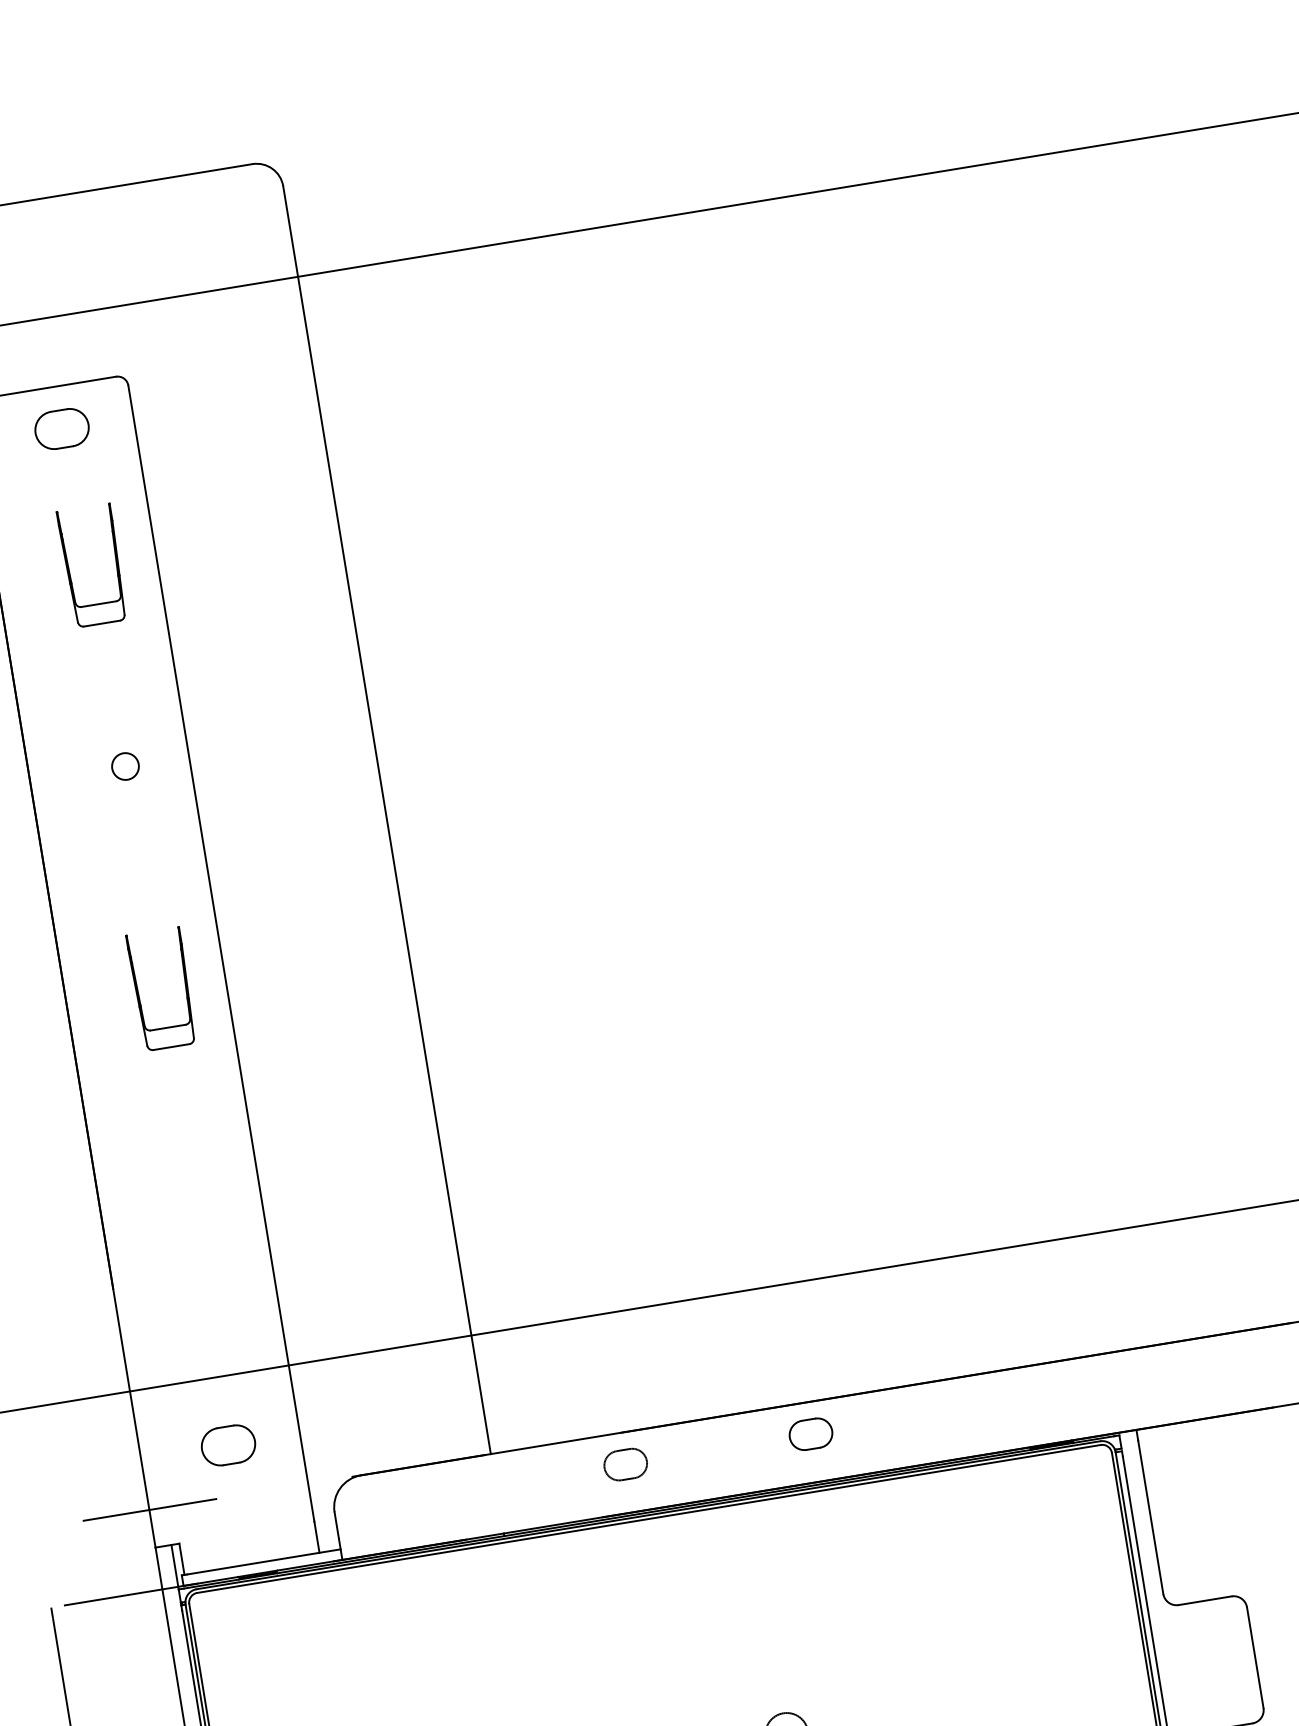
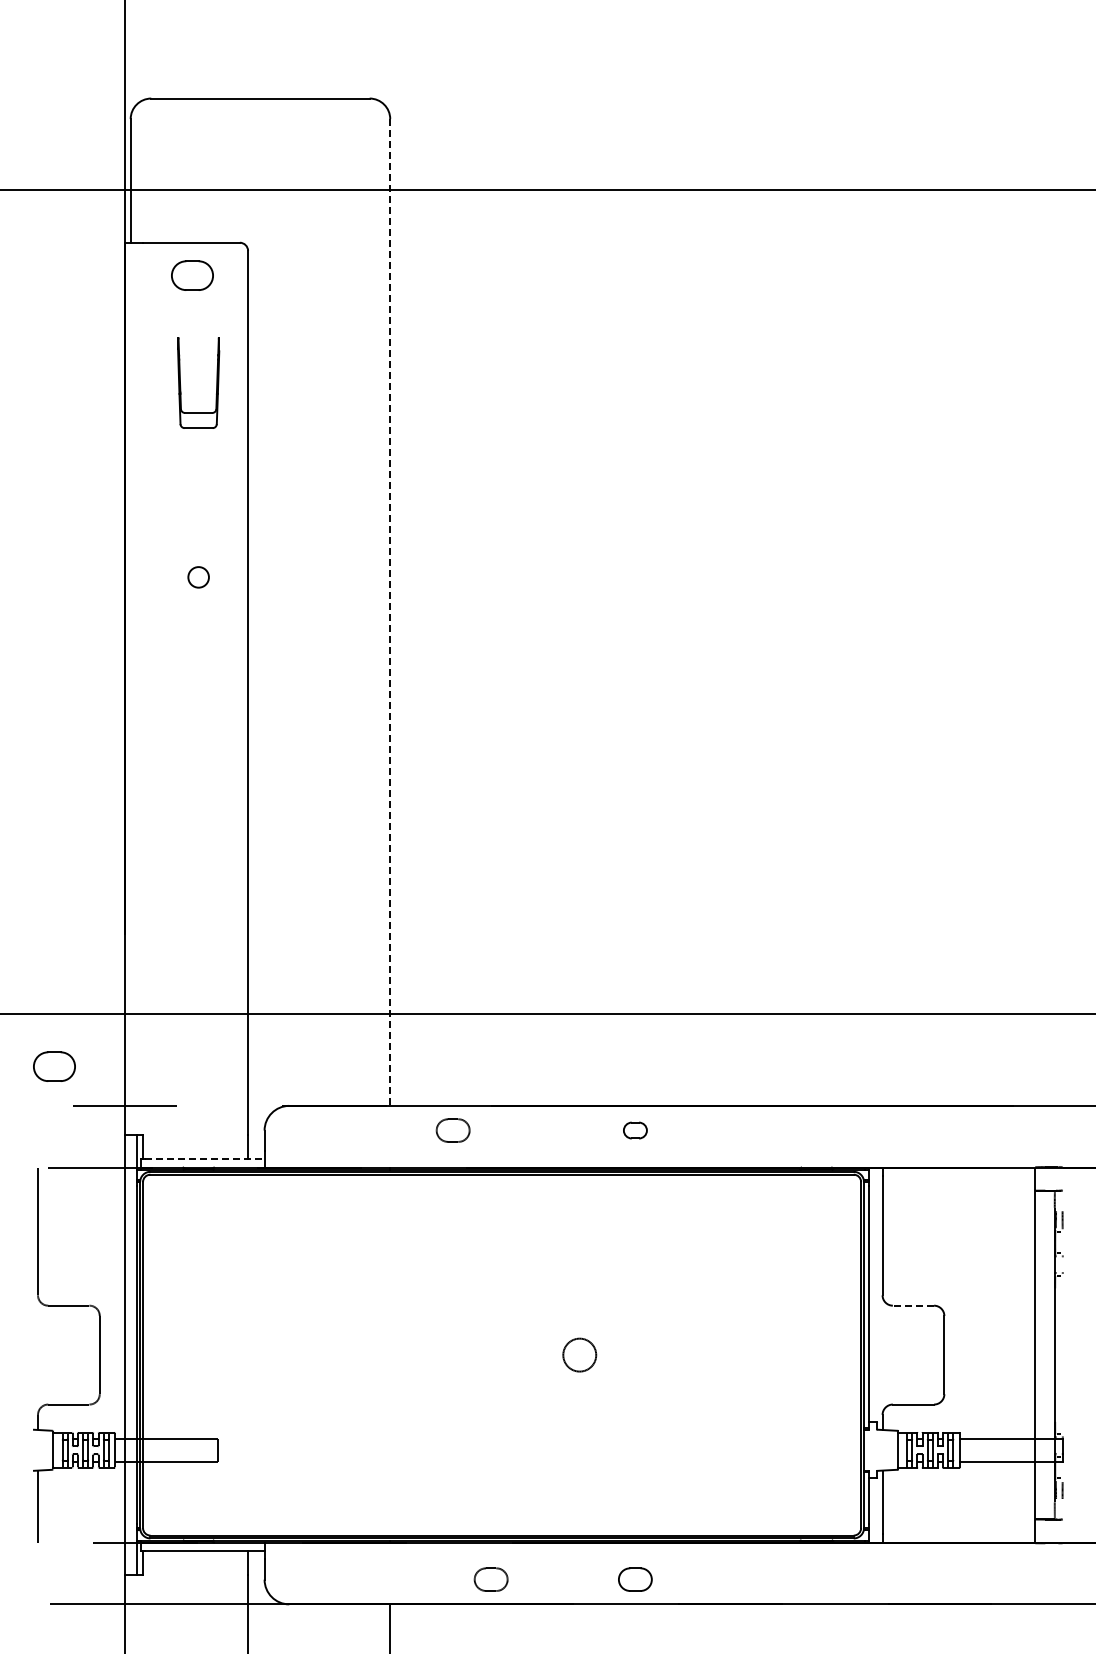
circle: (125, 766) -> (198, 577), moved
line: (387, 821) -> (390, 613), solid -> dashed
part: (140, 997) -> (181, 716), removed
part: (811, 1434) -> (635, 1130), size x0.7
part: (228, 1445) -> (54, 1066), moved
part: (624, 1464) -> (452, 1130), moved
line: (263, 1562) -> (204, 1159), solid -> dashed
line: (1205, 1600) -> (913, 1305), solid -> dashed

